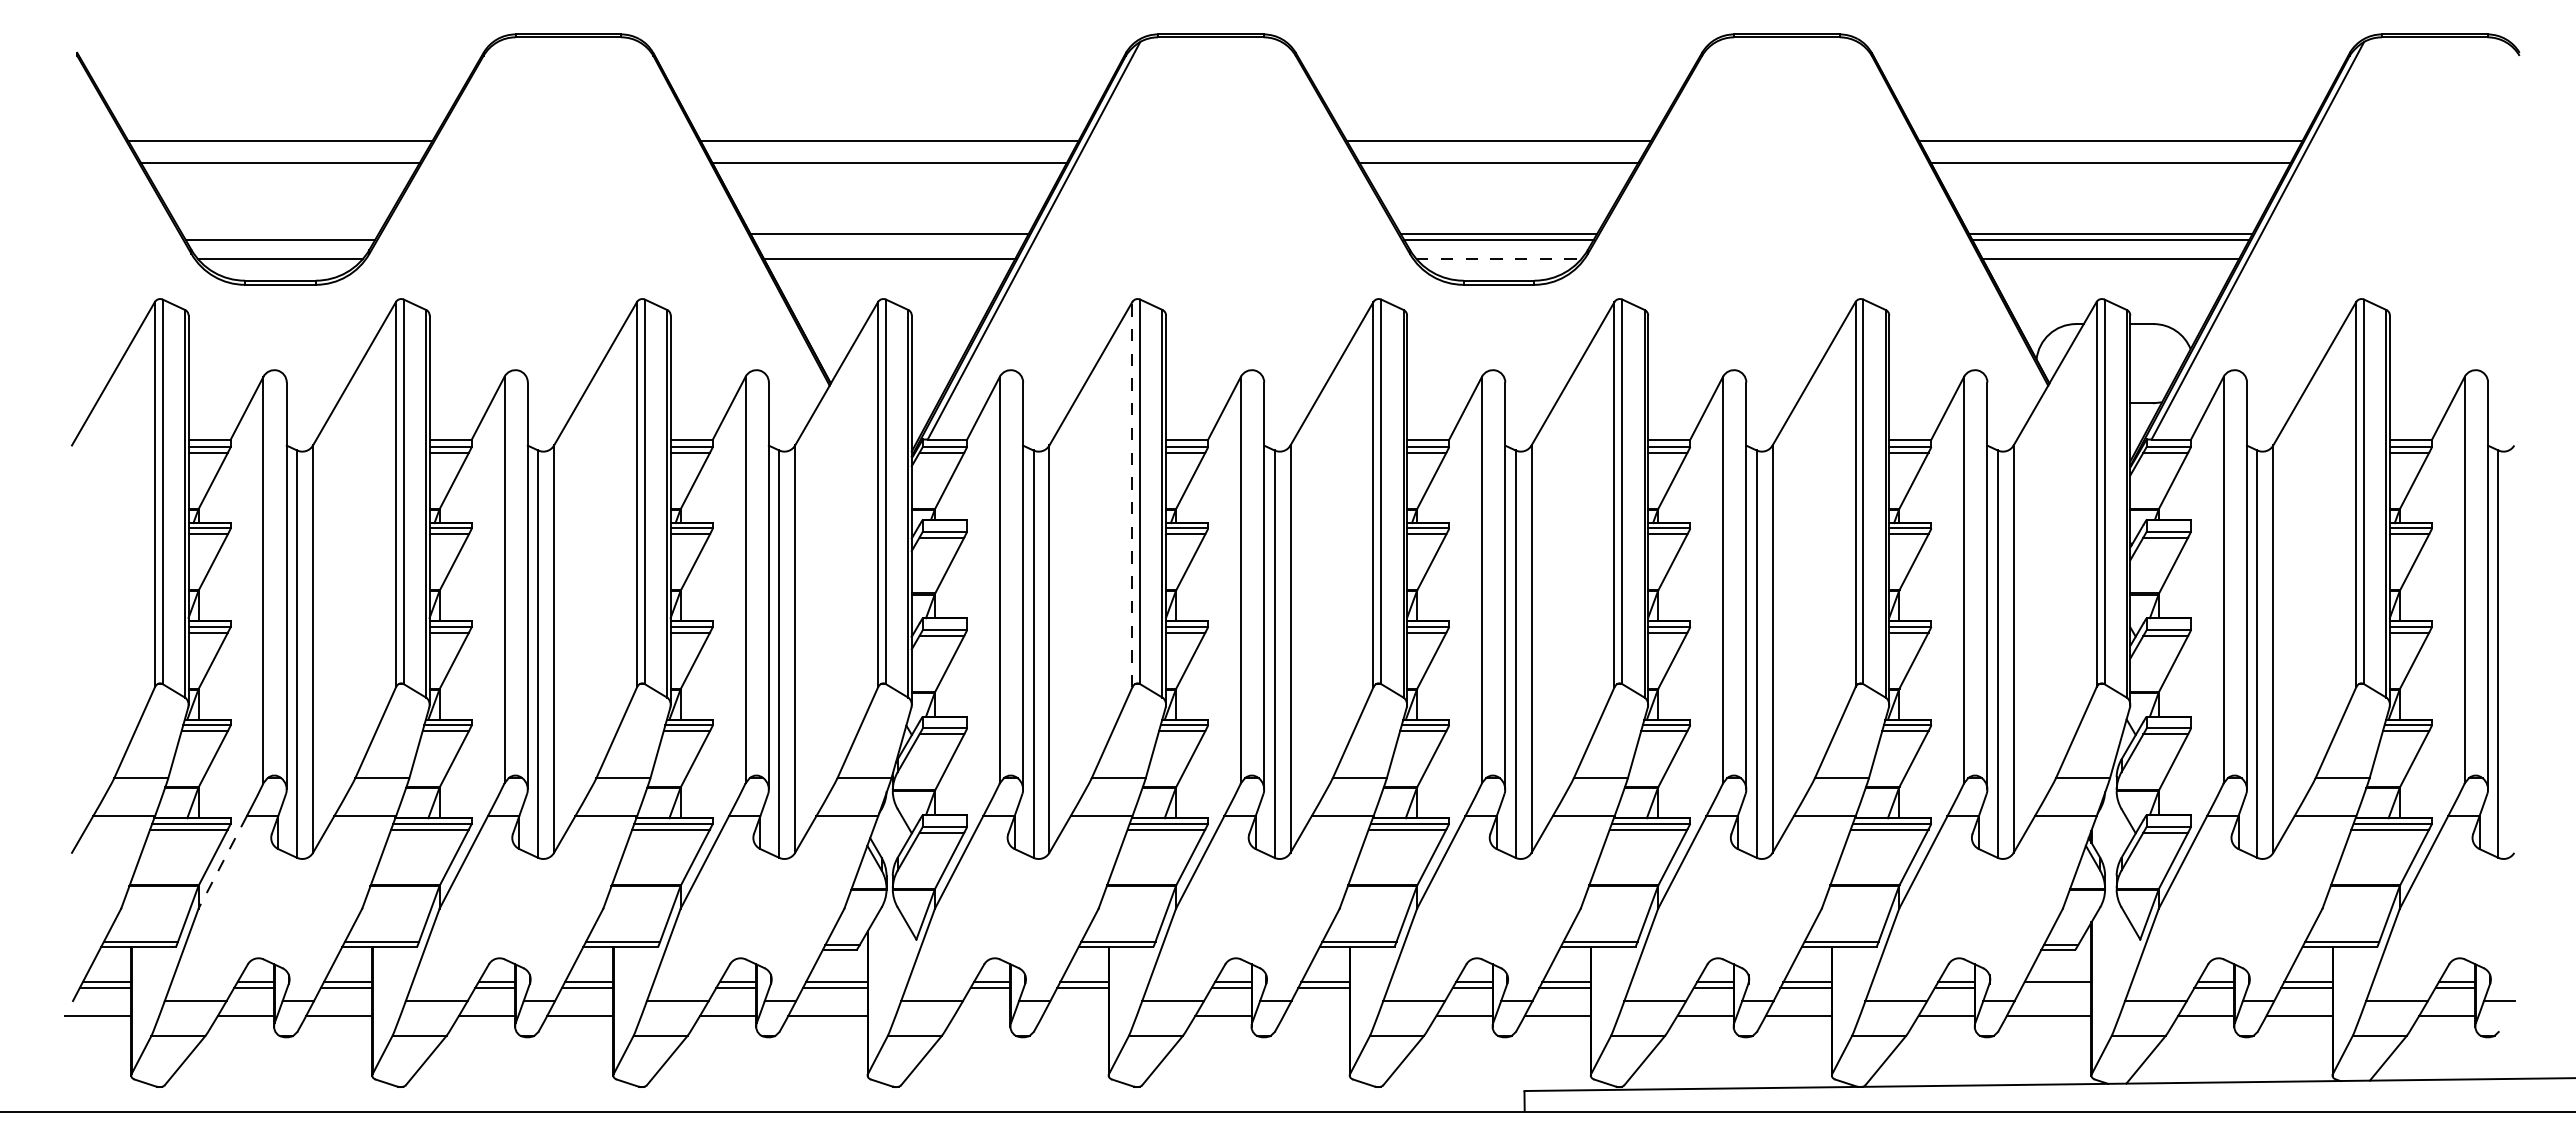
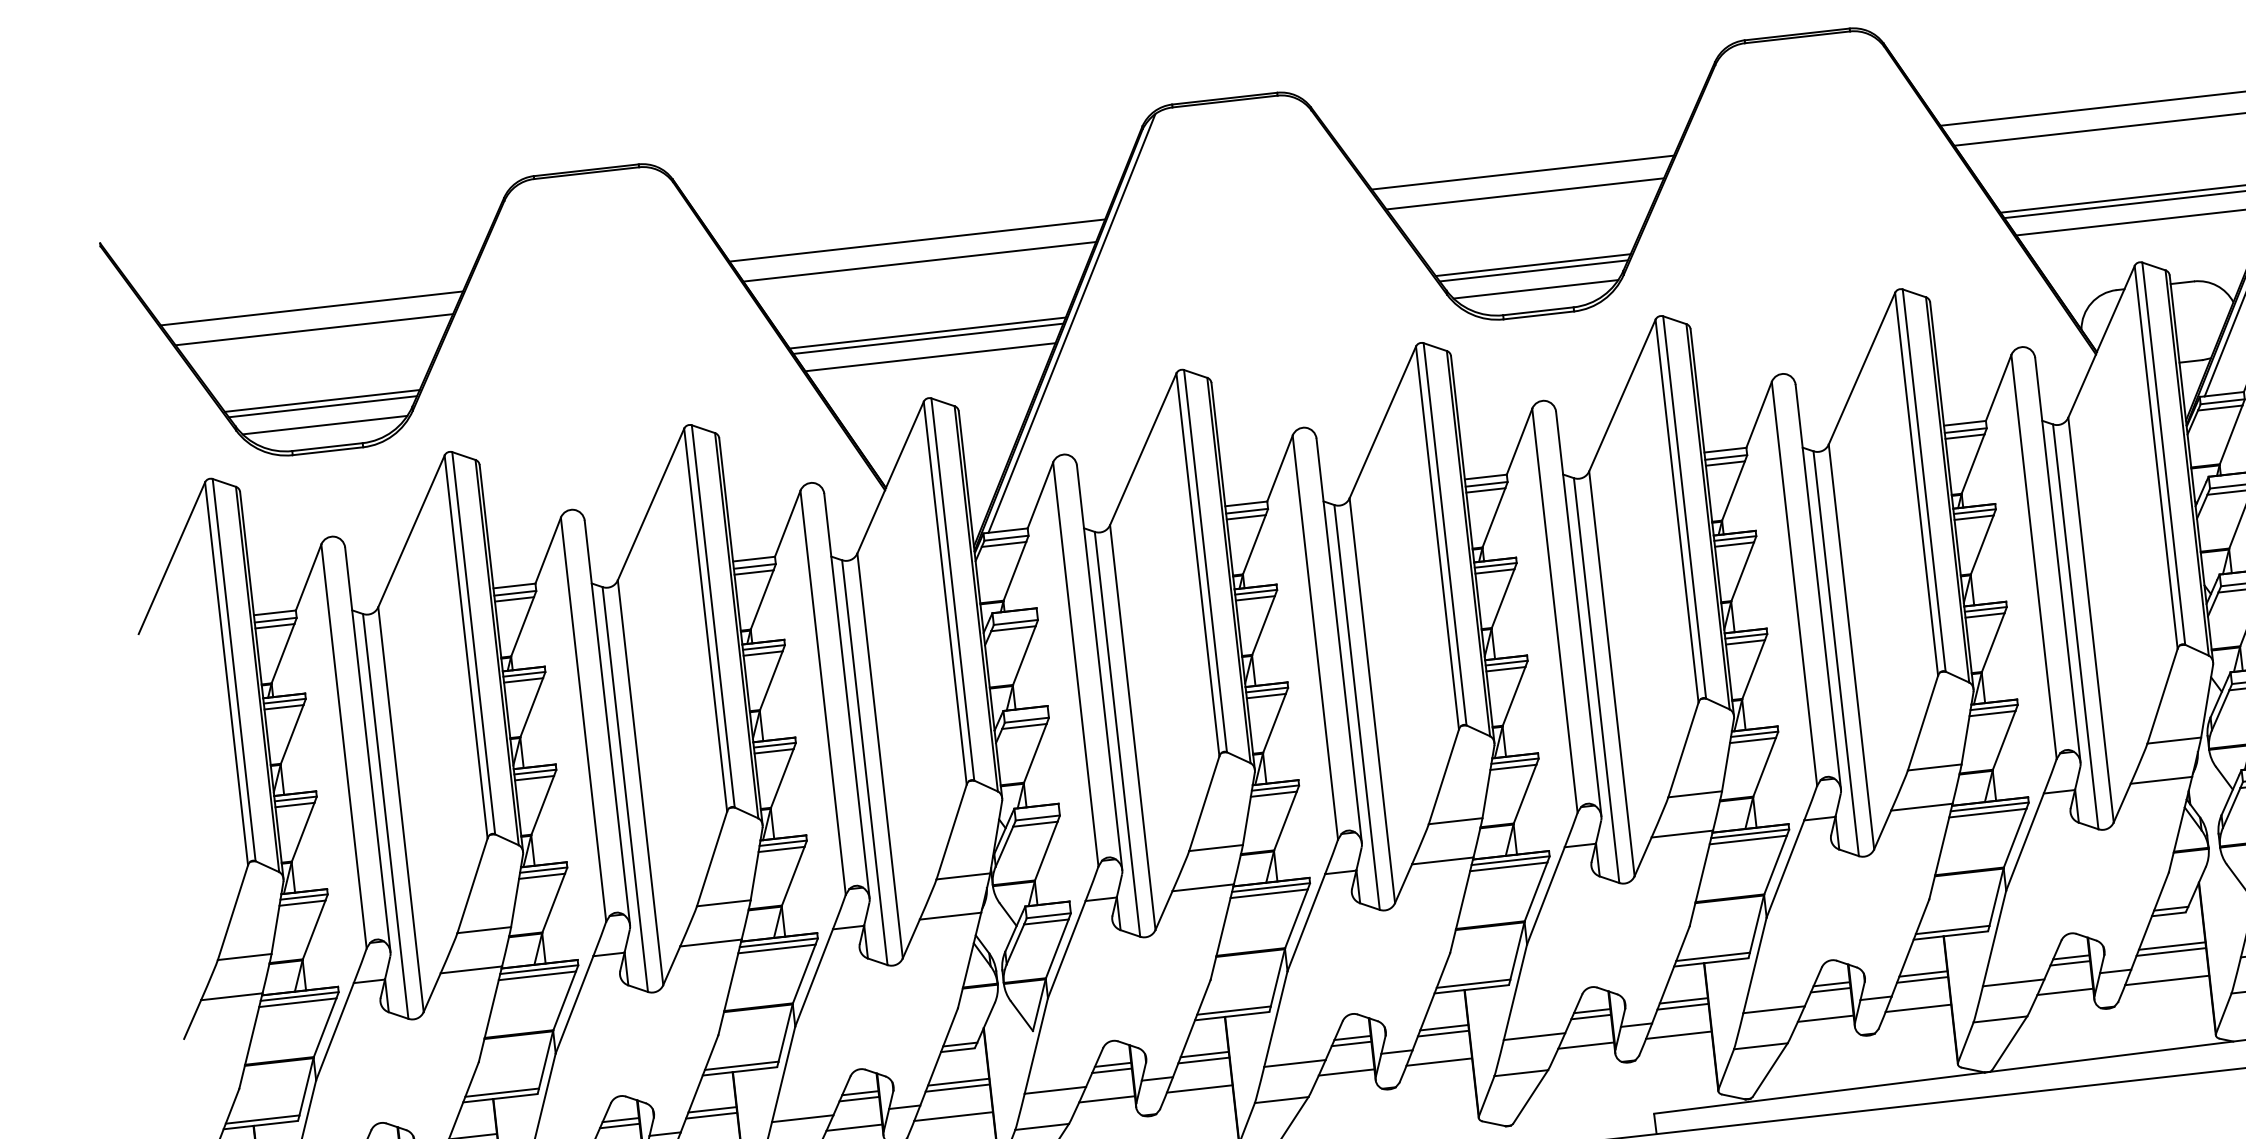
line: (280, 234) -> (322, 401), added
line: (889, 240) -> (928, 339), added
line: (1498, 258) -> (1535, 289), dashed -> solid
line: (1132, 494) -> (1198, 564), dashed -> solid
line: (222, 862) -> (334, 1031), dashed -> solid
line: (2056, 987) -> (2171, 951), added
line: (982, 1015) -> (1107, 1099), added
line: (1075, 1015) -> (1199, 1088), added
line: (1316, 1015) -> (1439, 1061), added

